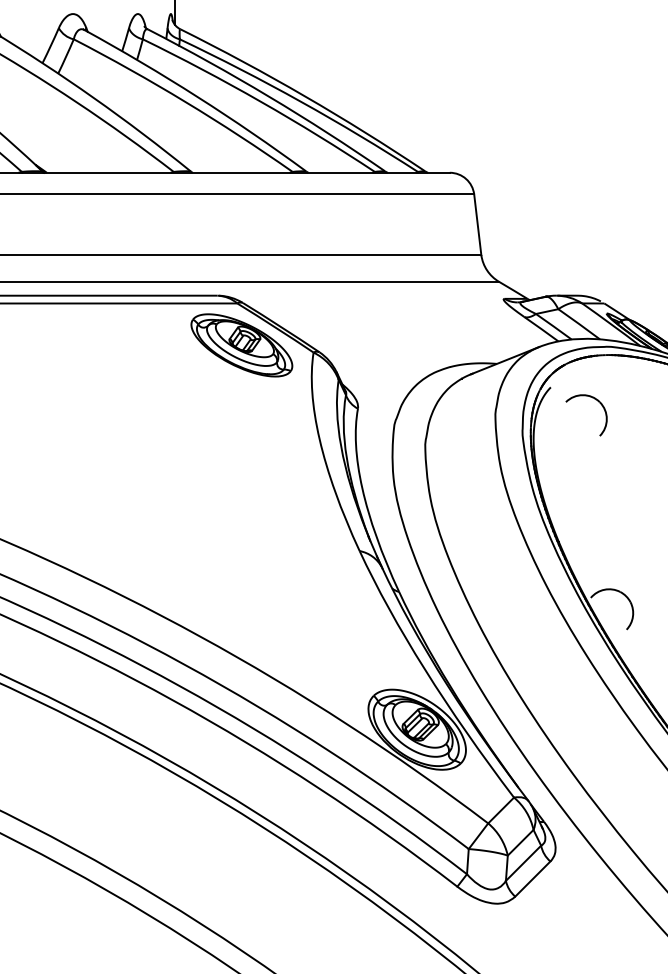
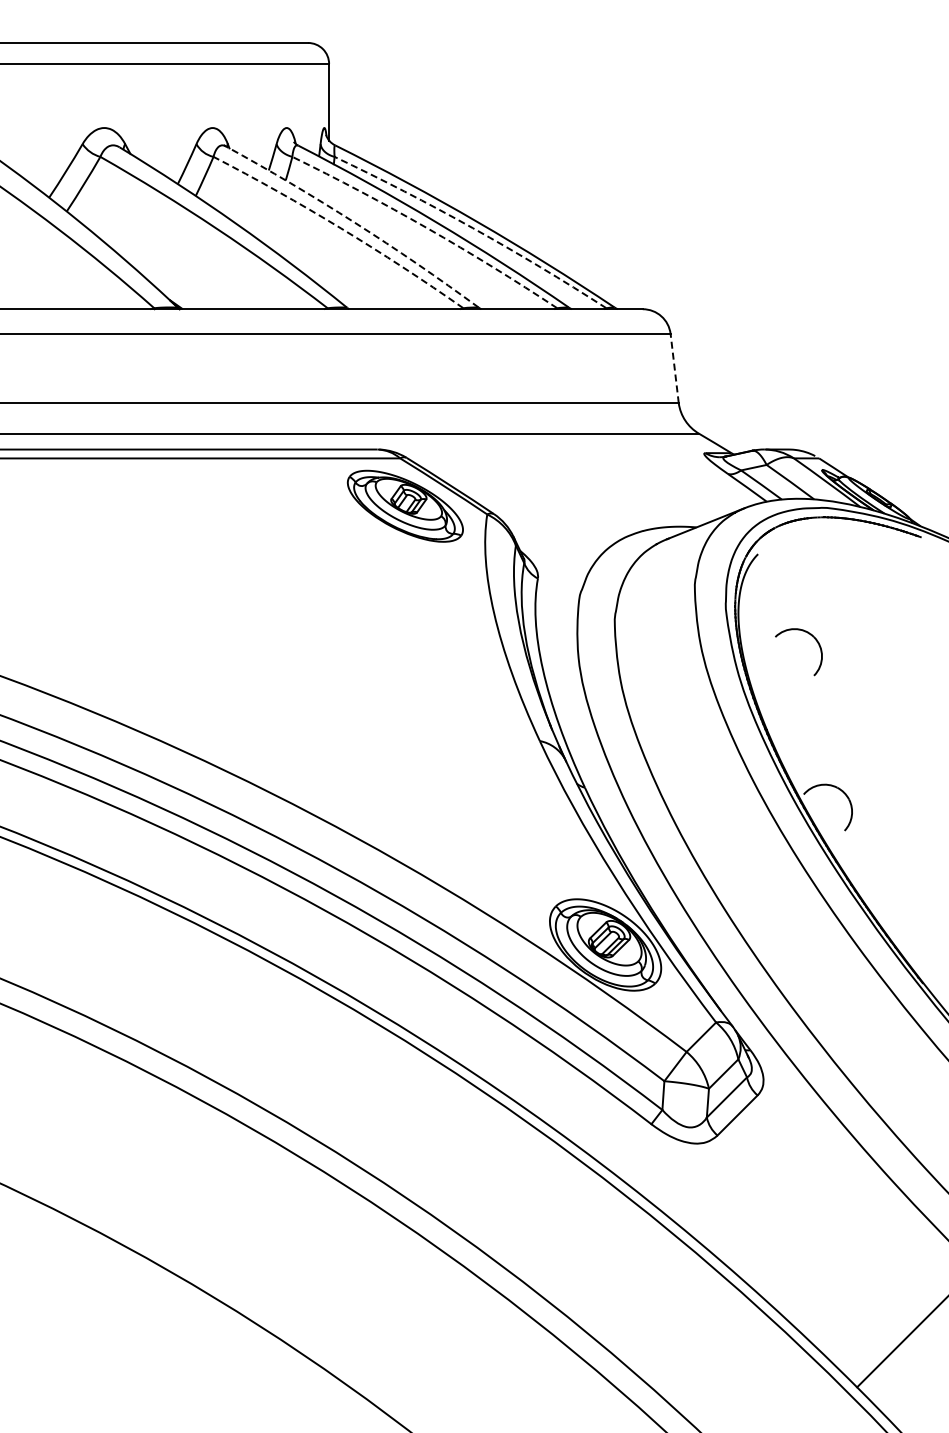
arc: (197, 96) -> (354, 222), solid -> dashed
arc: (185, 102) -> (341, 228), solid -> dashed
arc: (261, 102) -> (427, 228), solid -> dashed
arc: (300, 102) -> (472, 228), solid -> dashed
line: (477, 224) -> (674, 368), solid -> dashed
part: (597, 401) -> (811, 636), moved

